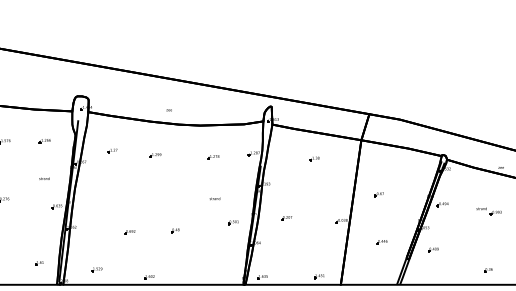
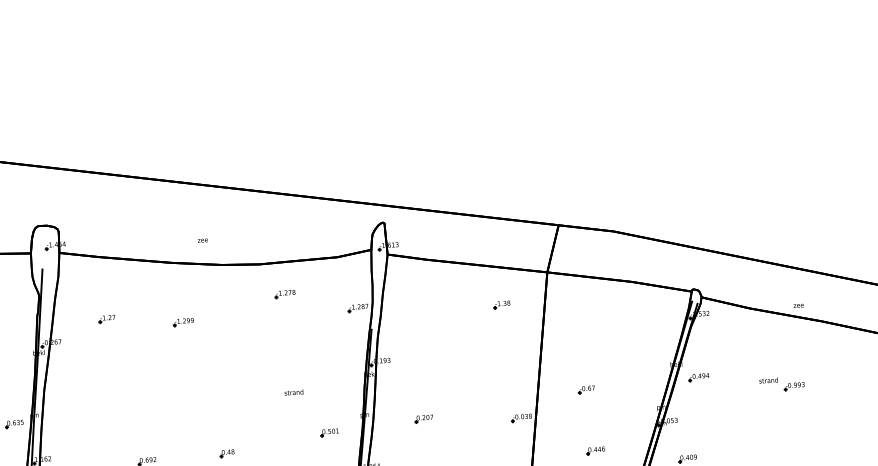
part: (213, 157) -> (285, 294), moved
part: (314, 158) -> (501, 304), moved
part: (378, 194) -> (585, 389), moved

